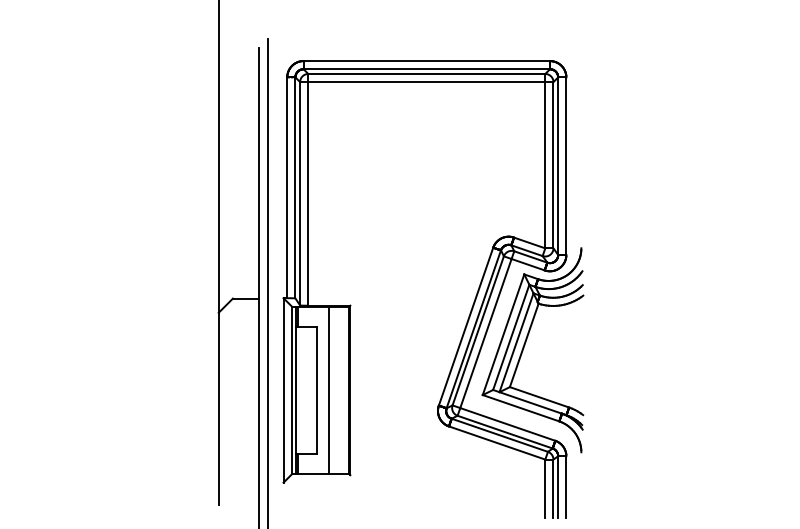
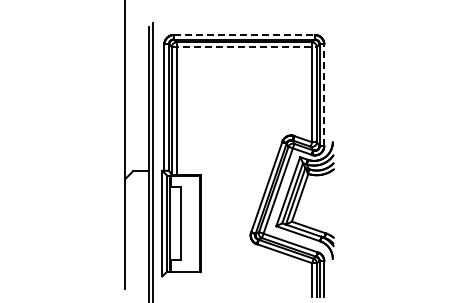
line: (427, 61) -> (244, 35), solid -> dashed
line: (427, 82) -> (244, 47), solid -> dashed
line: (566, 166) -> (324, 95), solid -> dashed
line: (329, 390) -> (188, 223), removed

